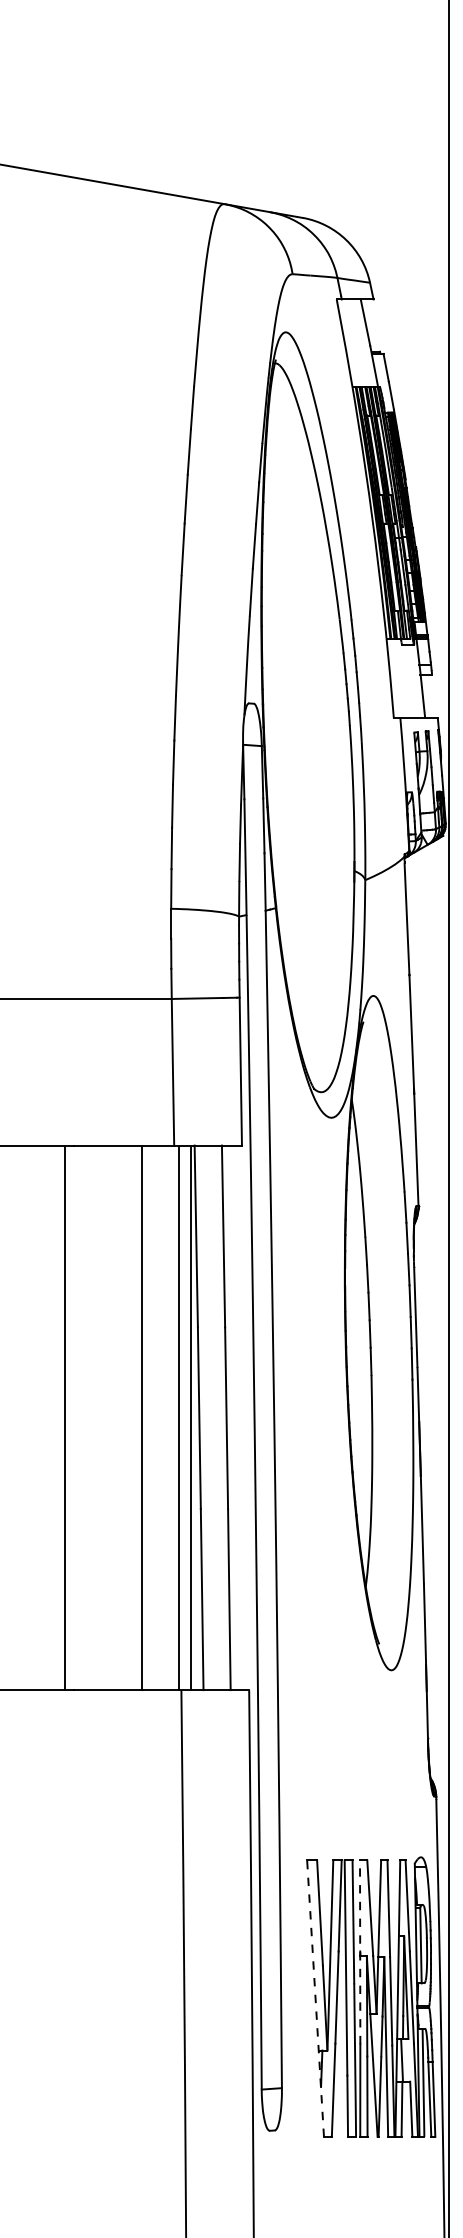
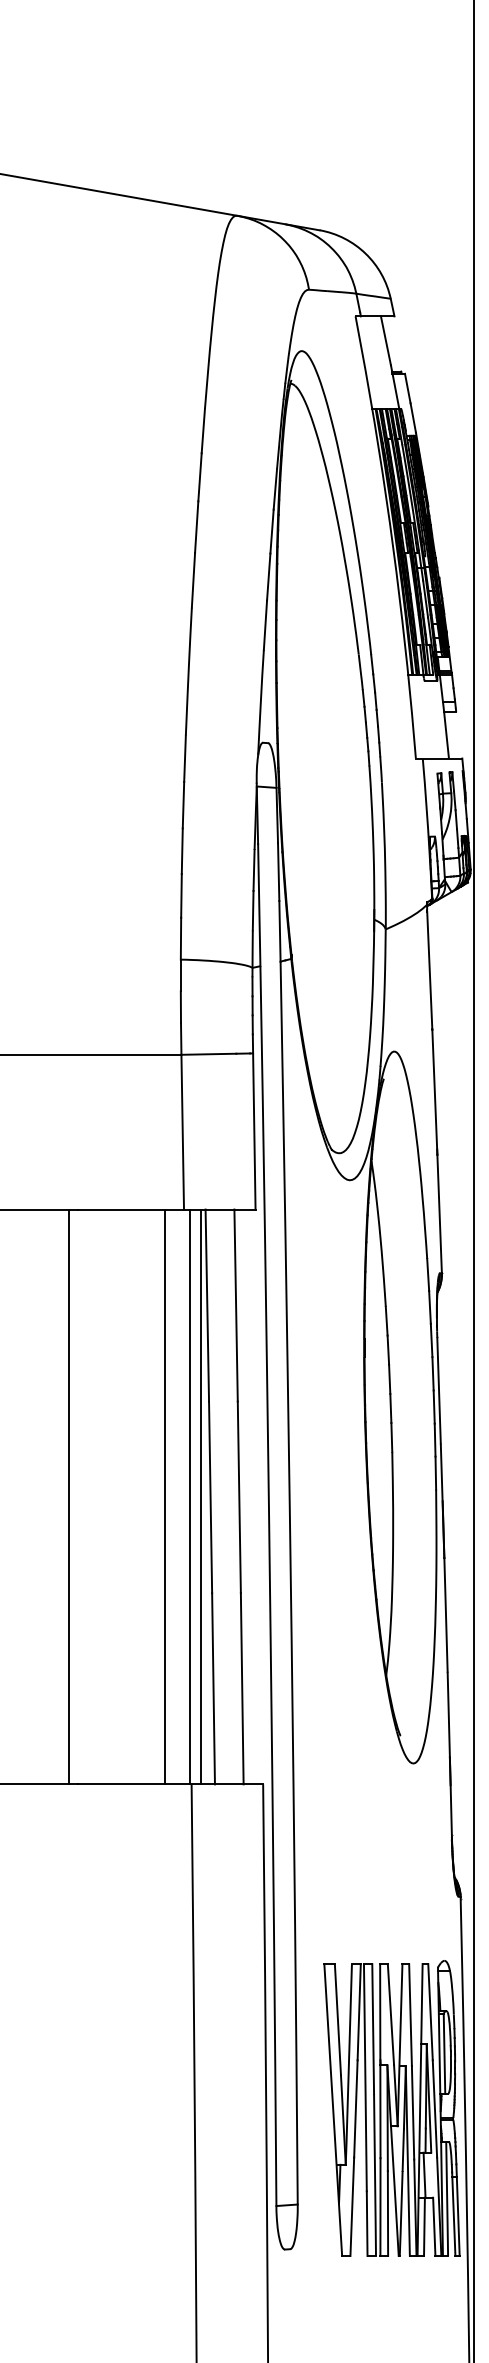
line: (141, 1417) -> (164, 1496), moved
line: (360, 1952) -> (380, 2061), dashed -> solid
line: (315, 1998) -> (333, 2109), dashed -> solid

